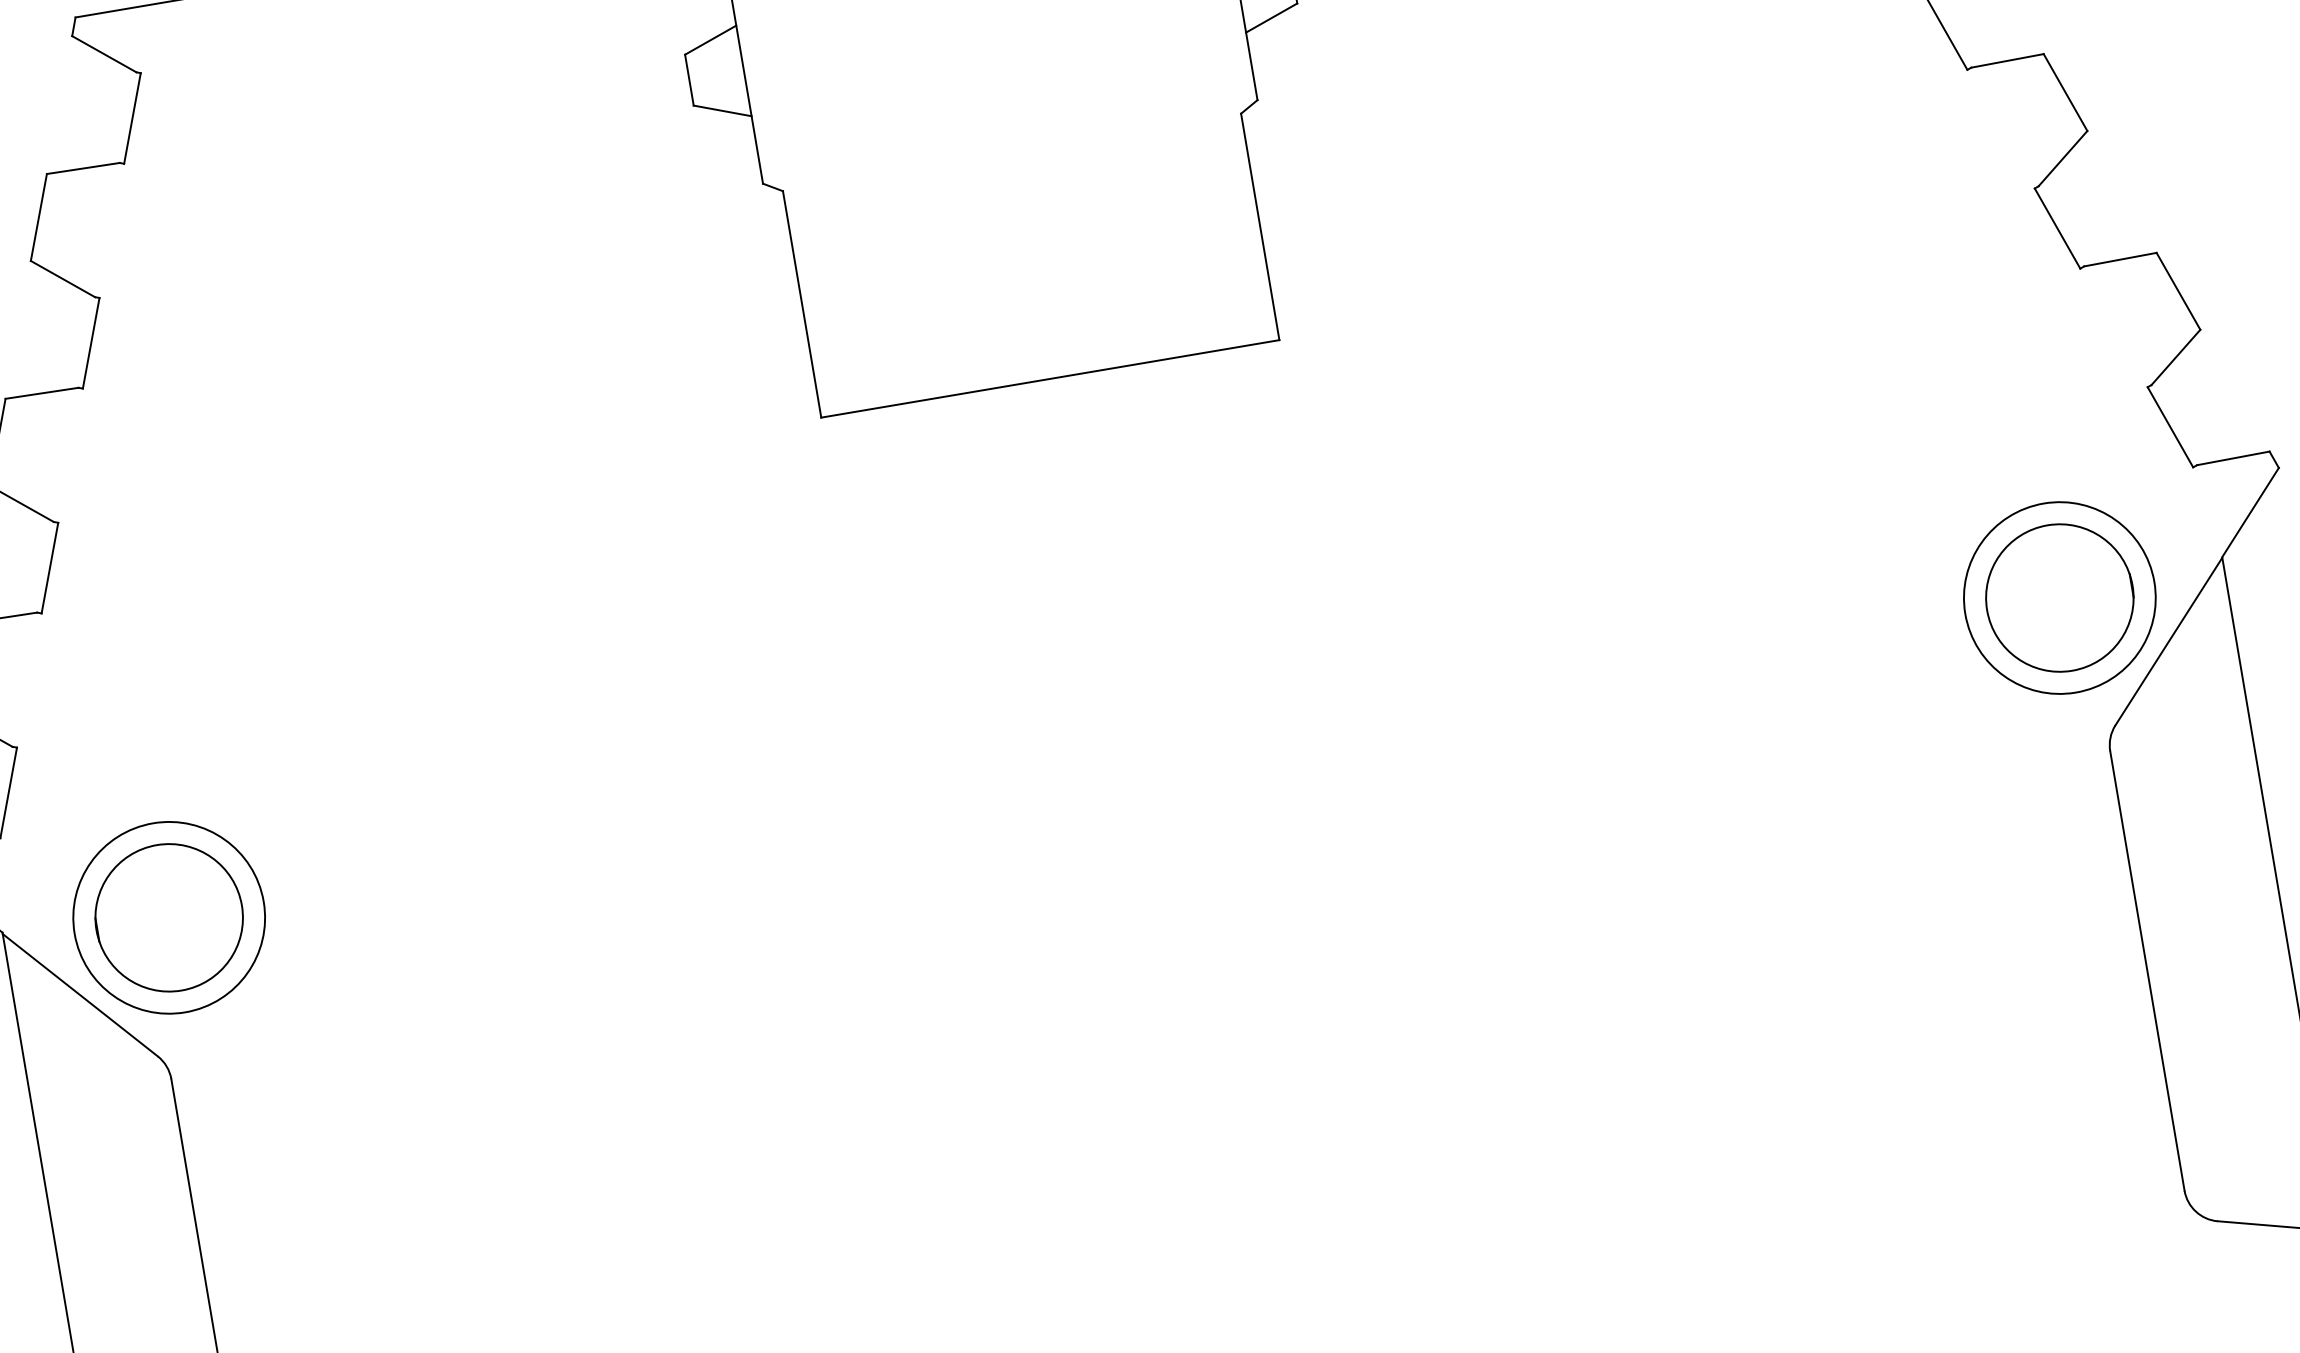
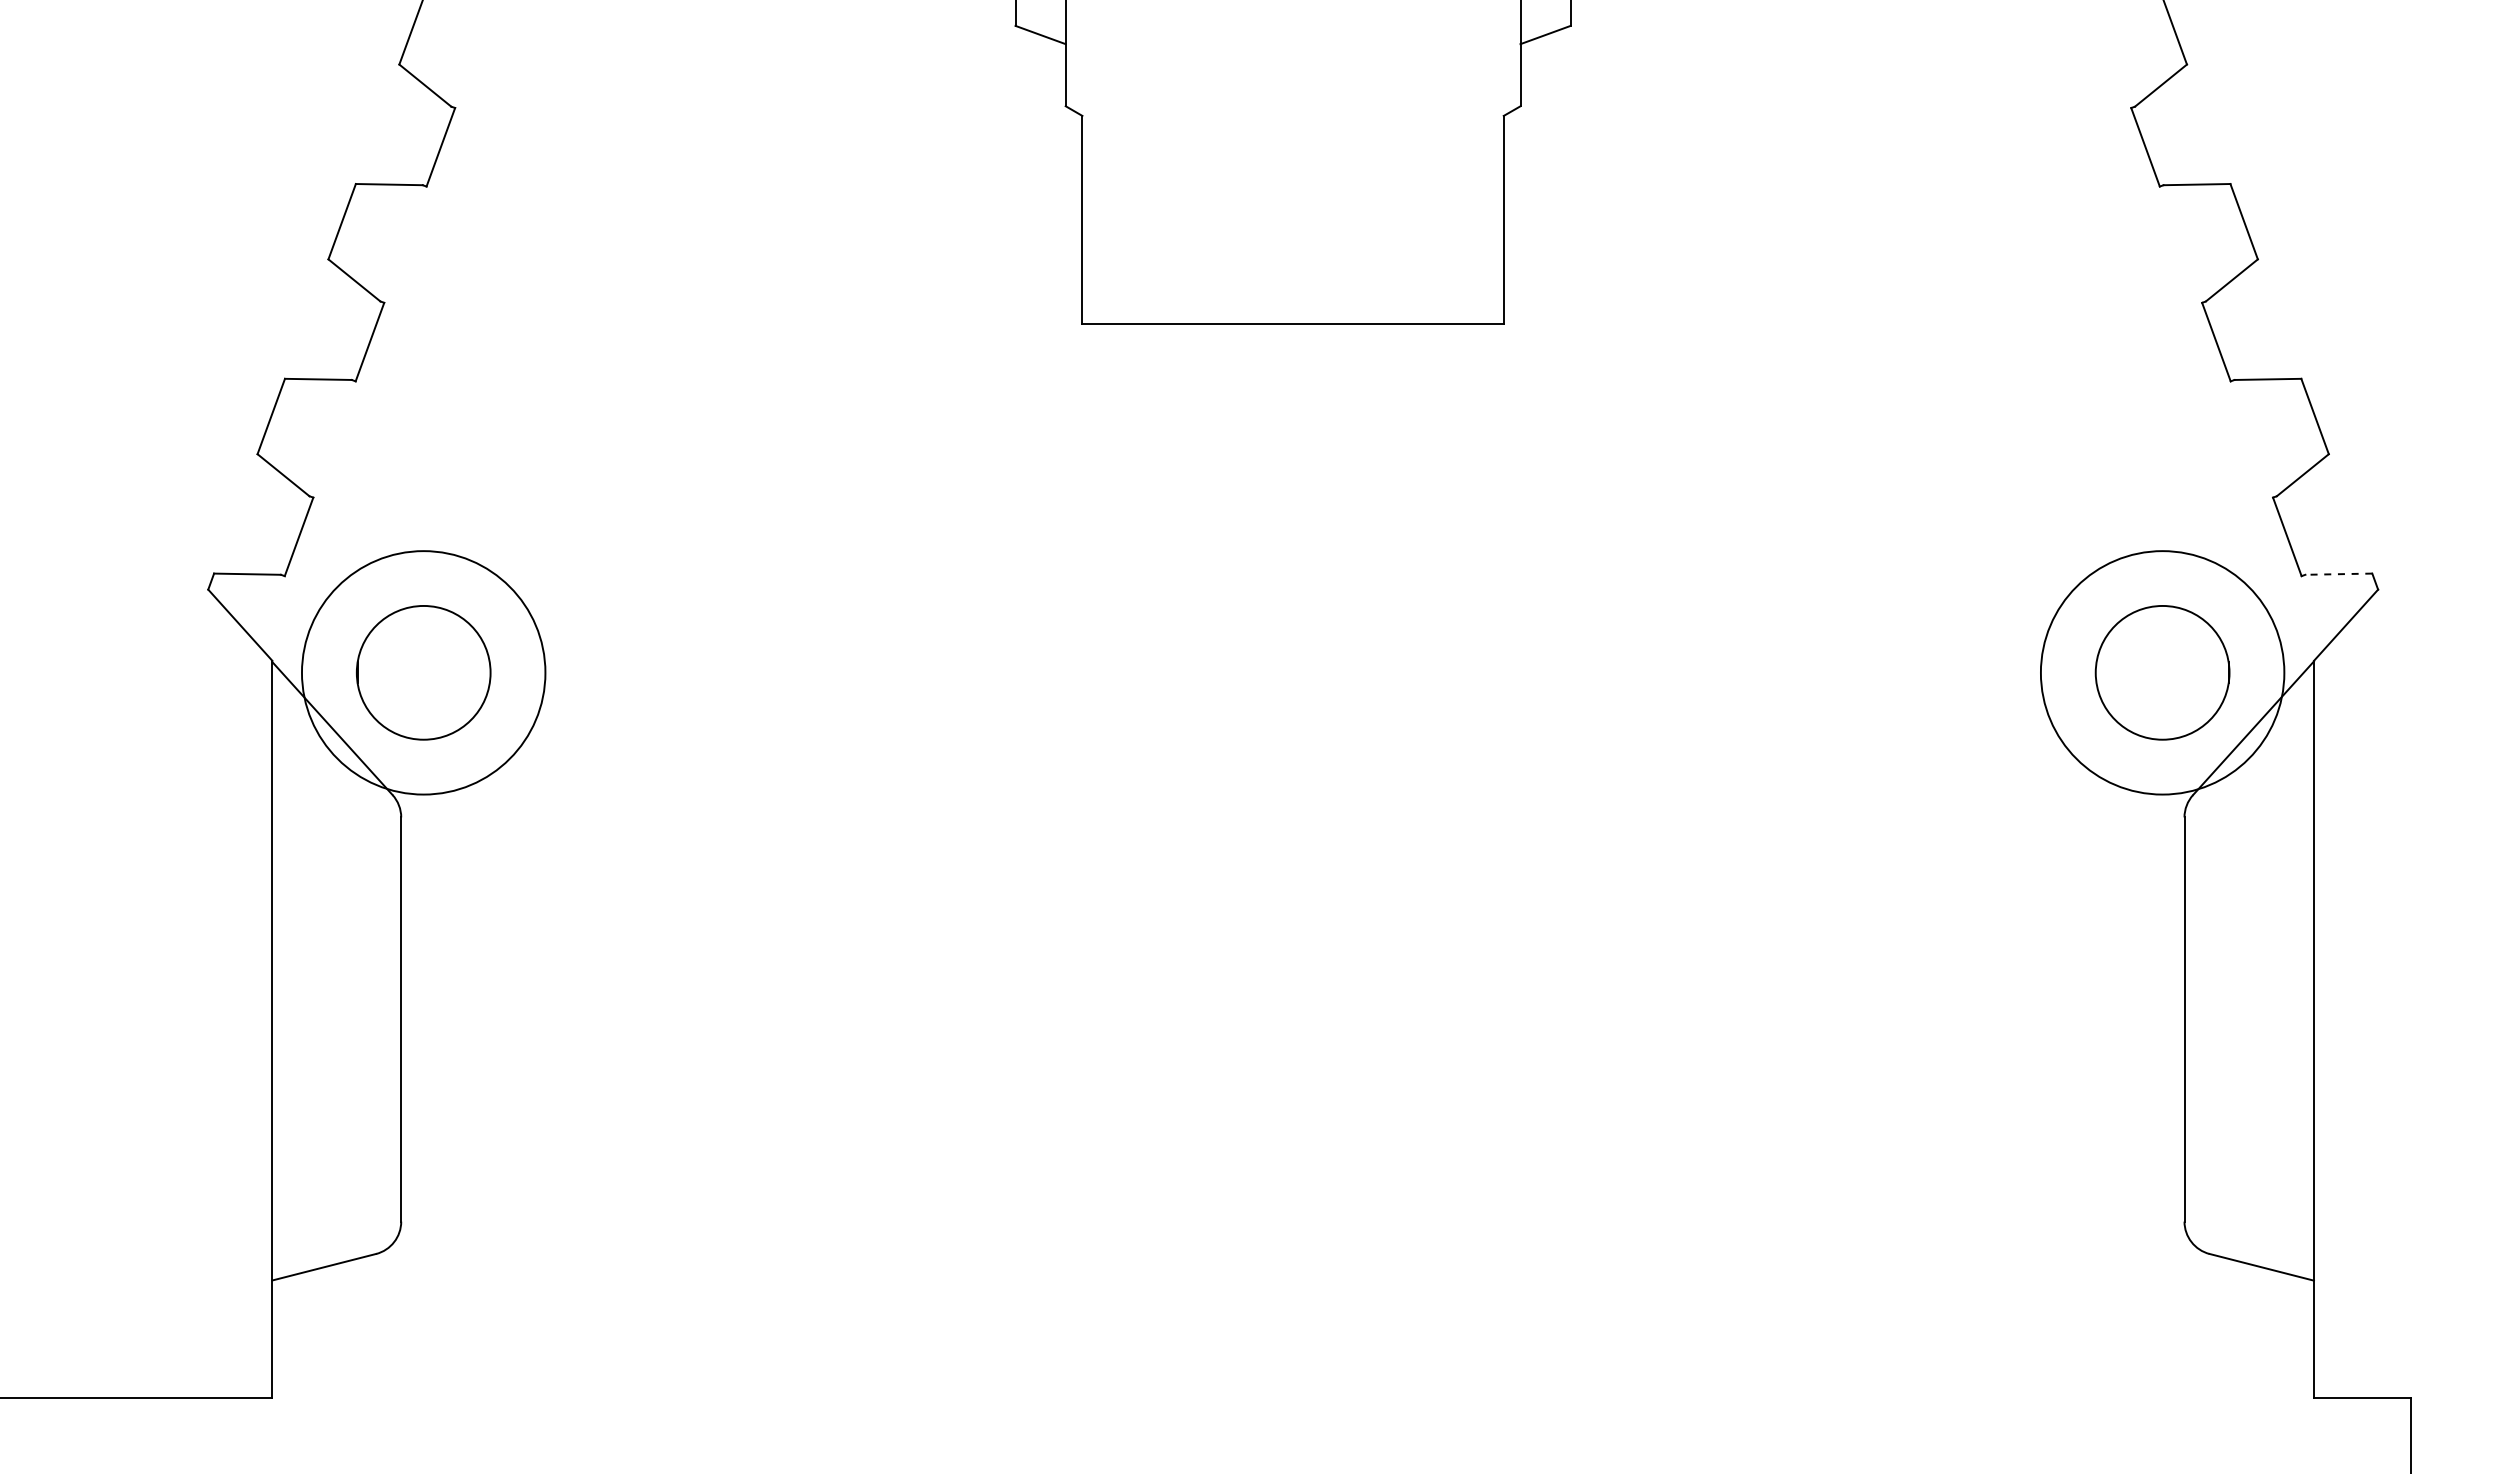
line: (2232, 458) -> (2338, 574), solid -> dashed
circle: (2059, 597) -> (2162, 672), size x1.4
circle: (168, 917) -> (423, 672), size x1.4

